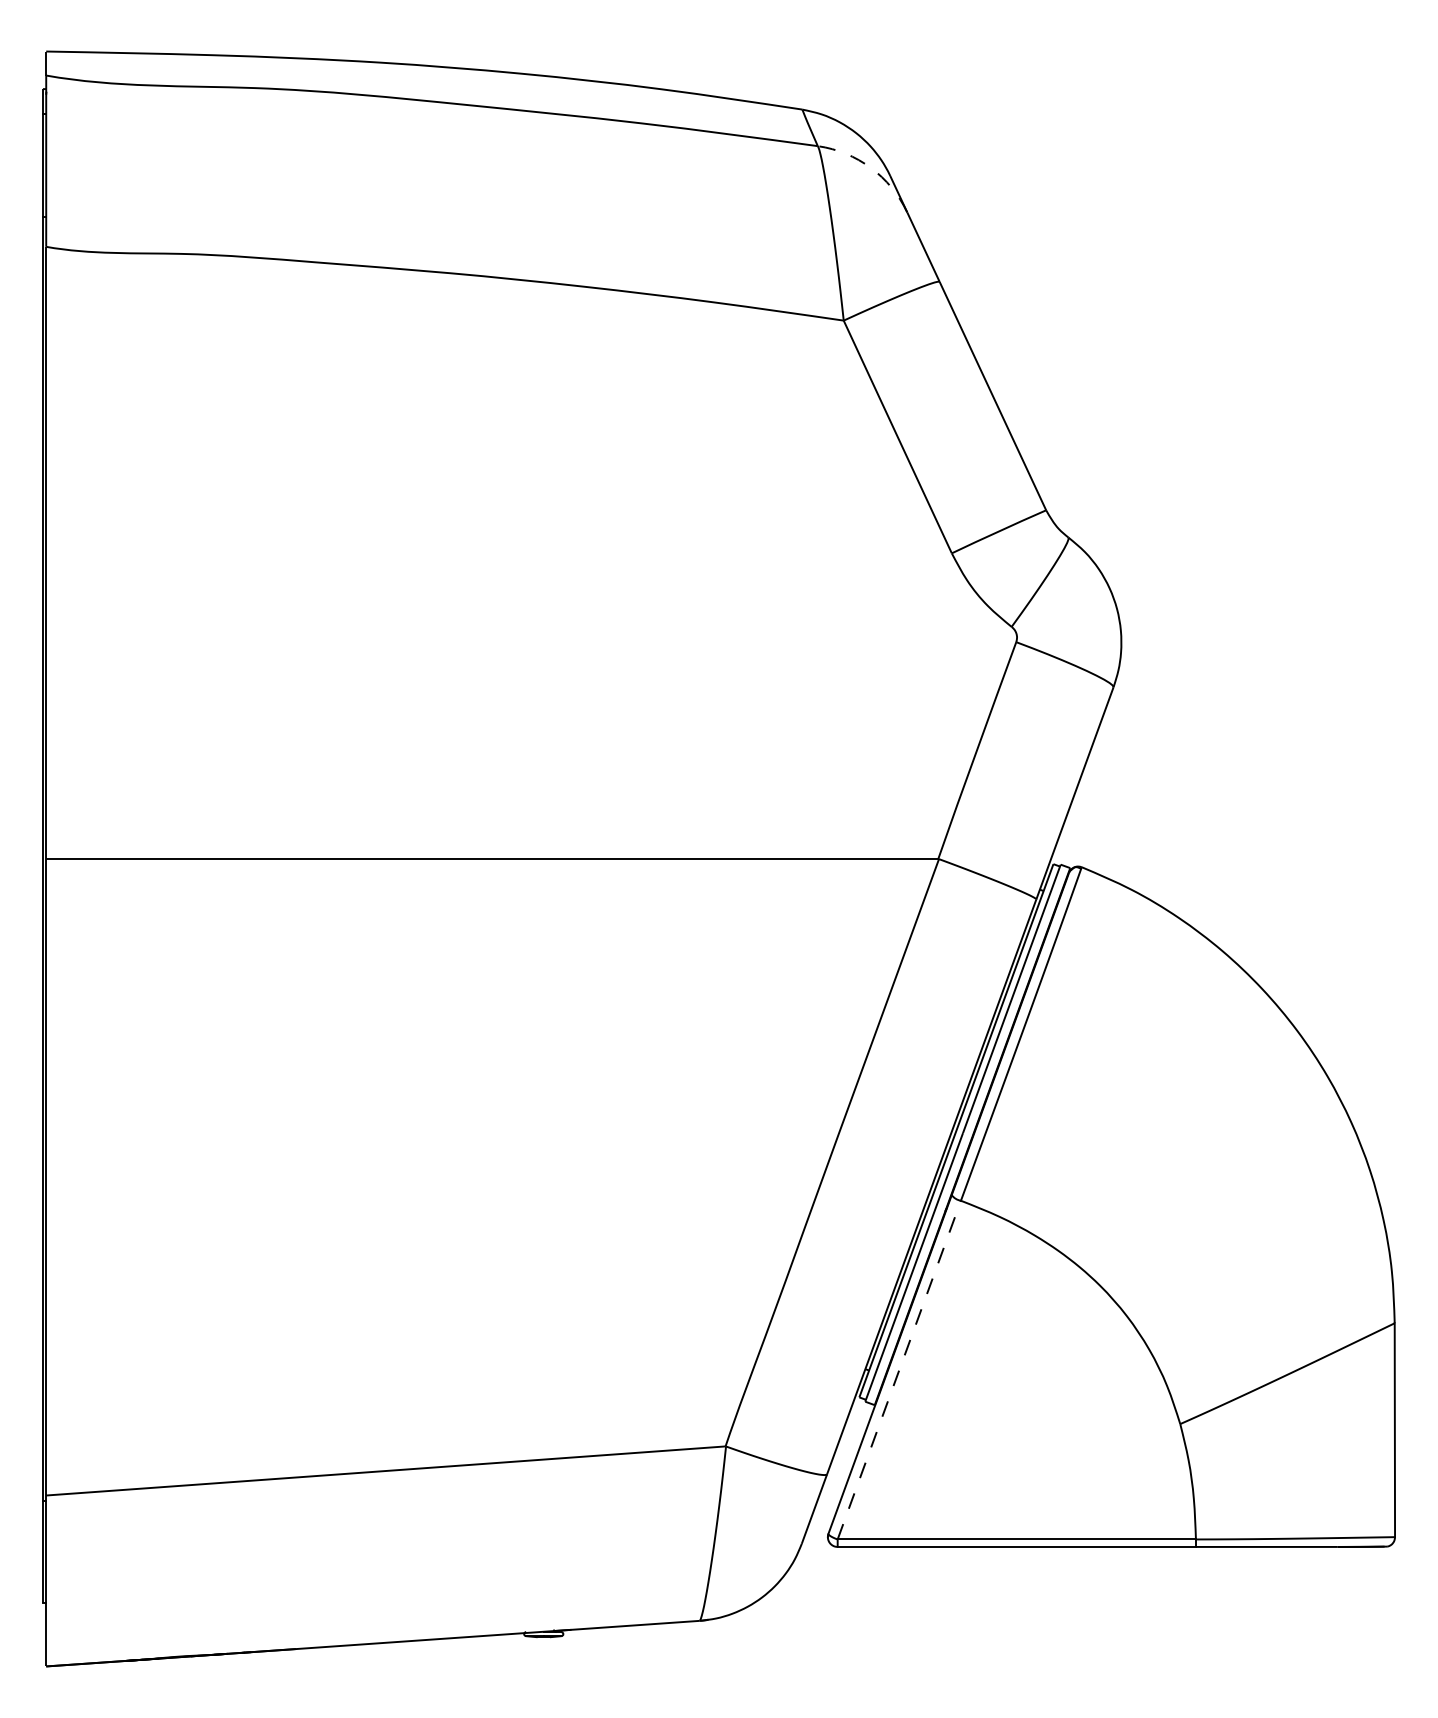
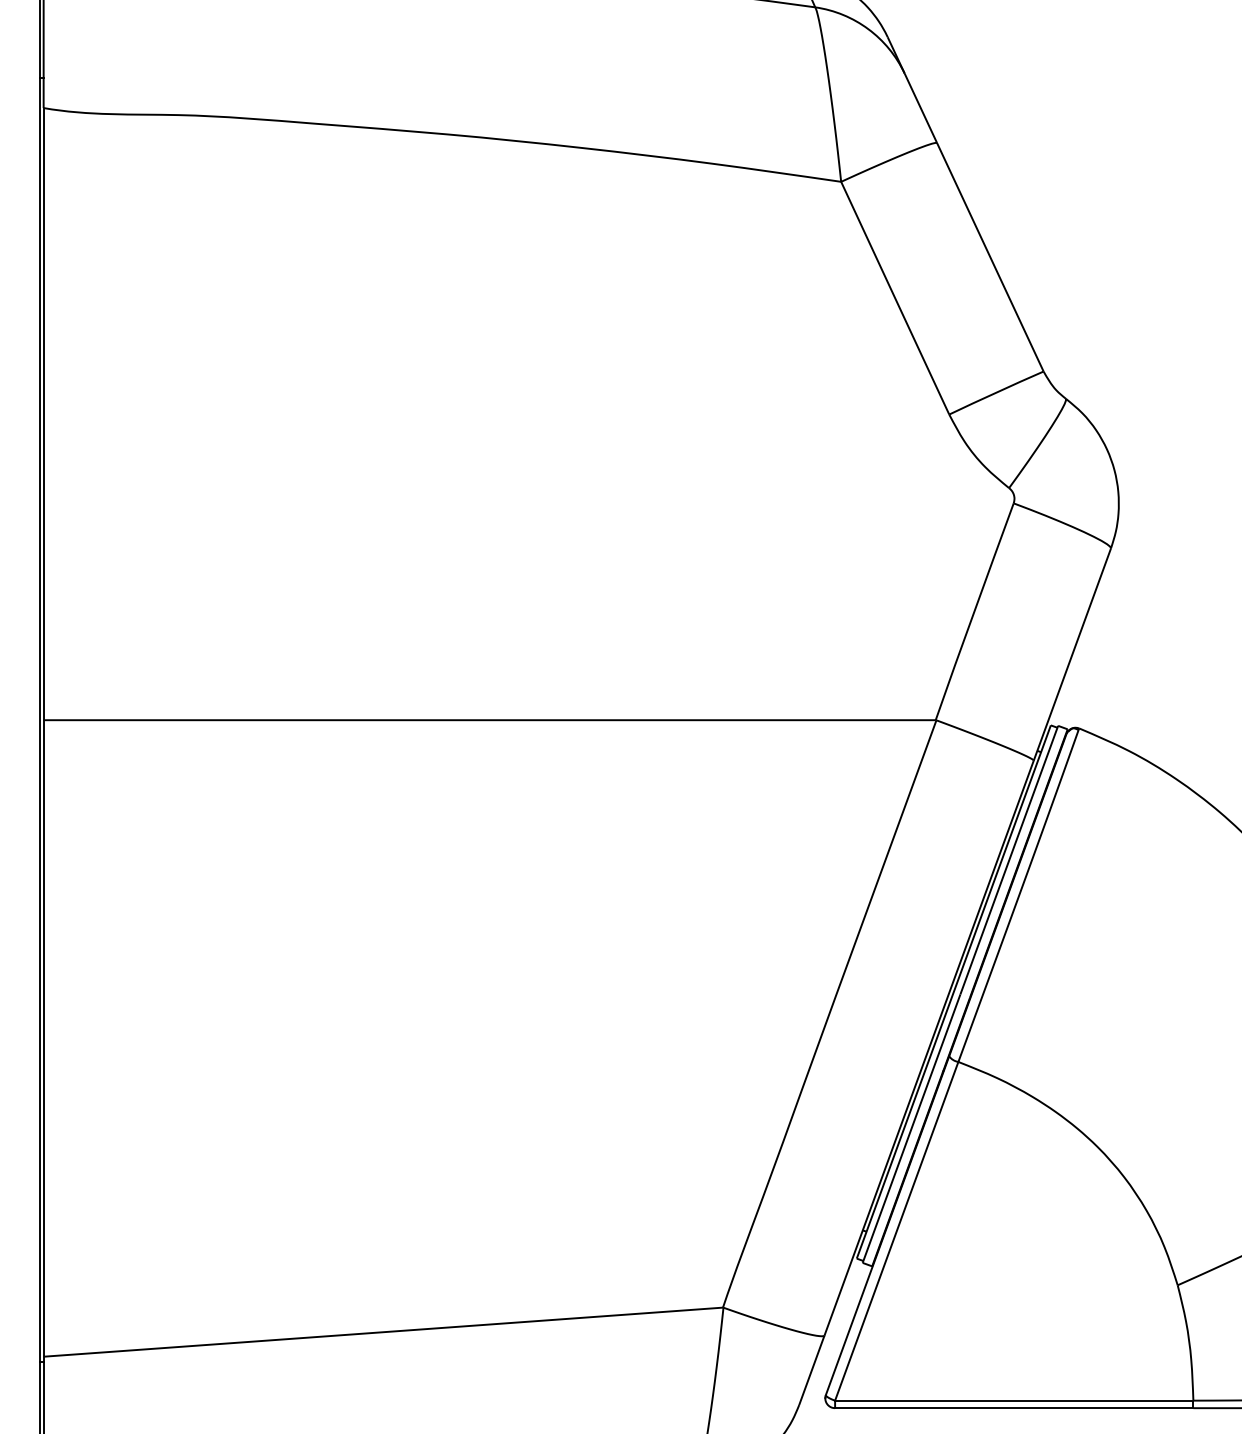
arc: (870, 167) -> (867, 28), dashed -> solid
line: (899, 1369) -> (896, 1230), dashed -> solid

